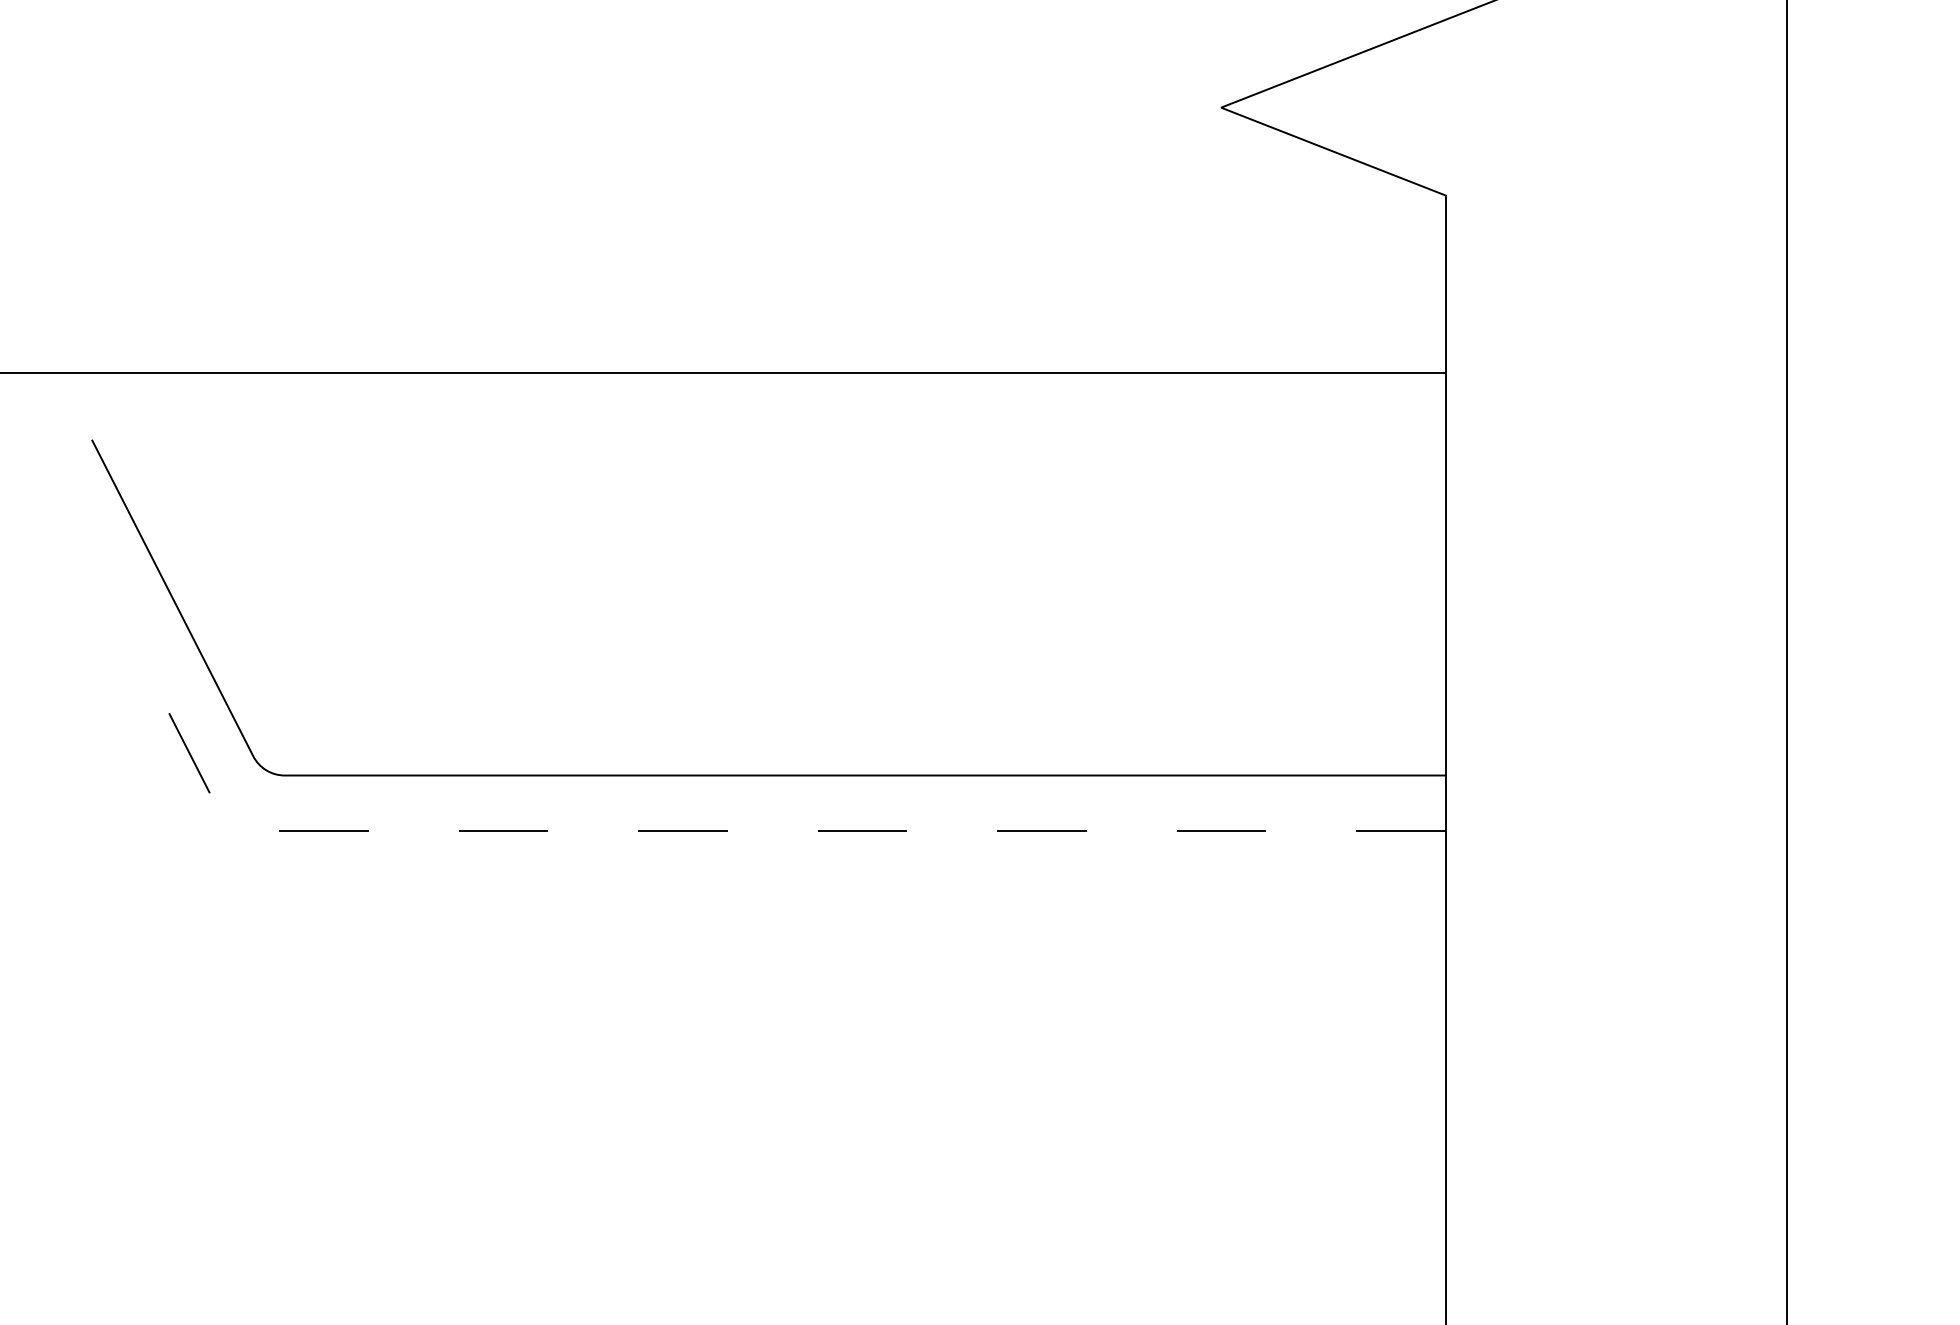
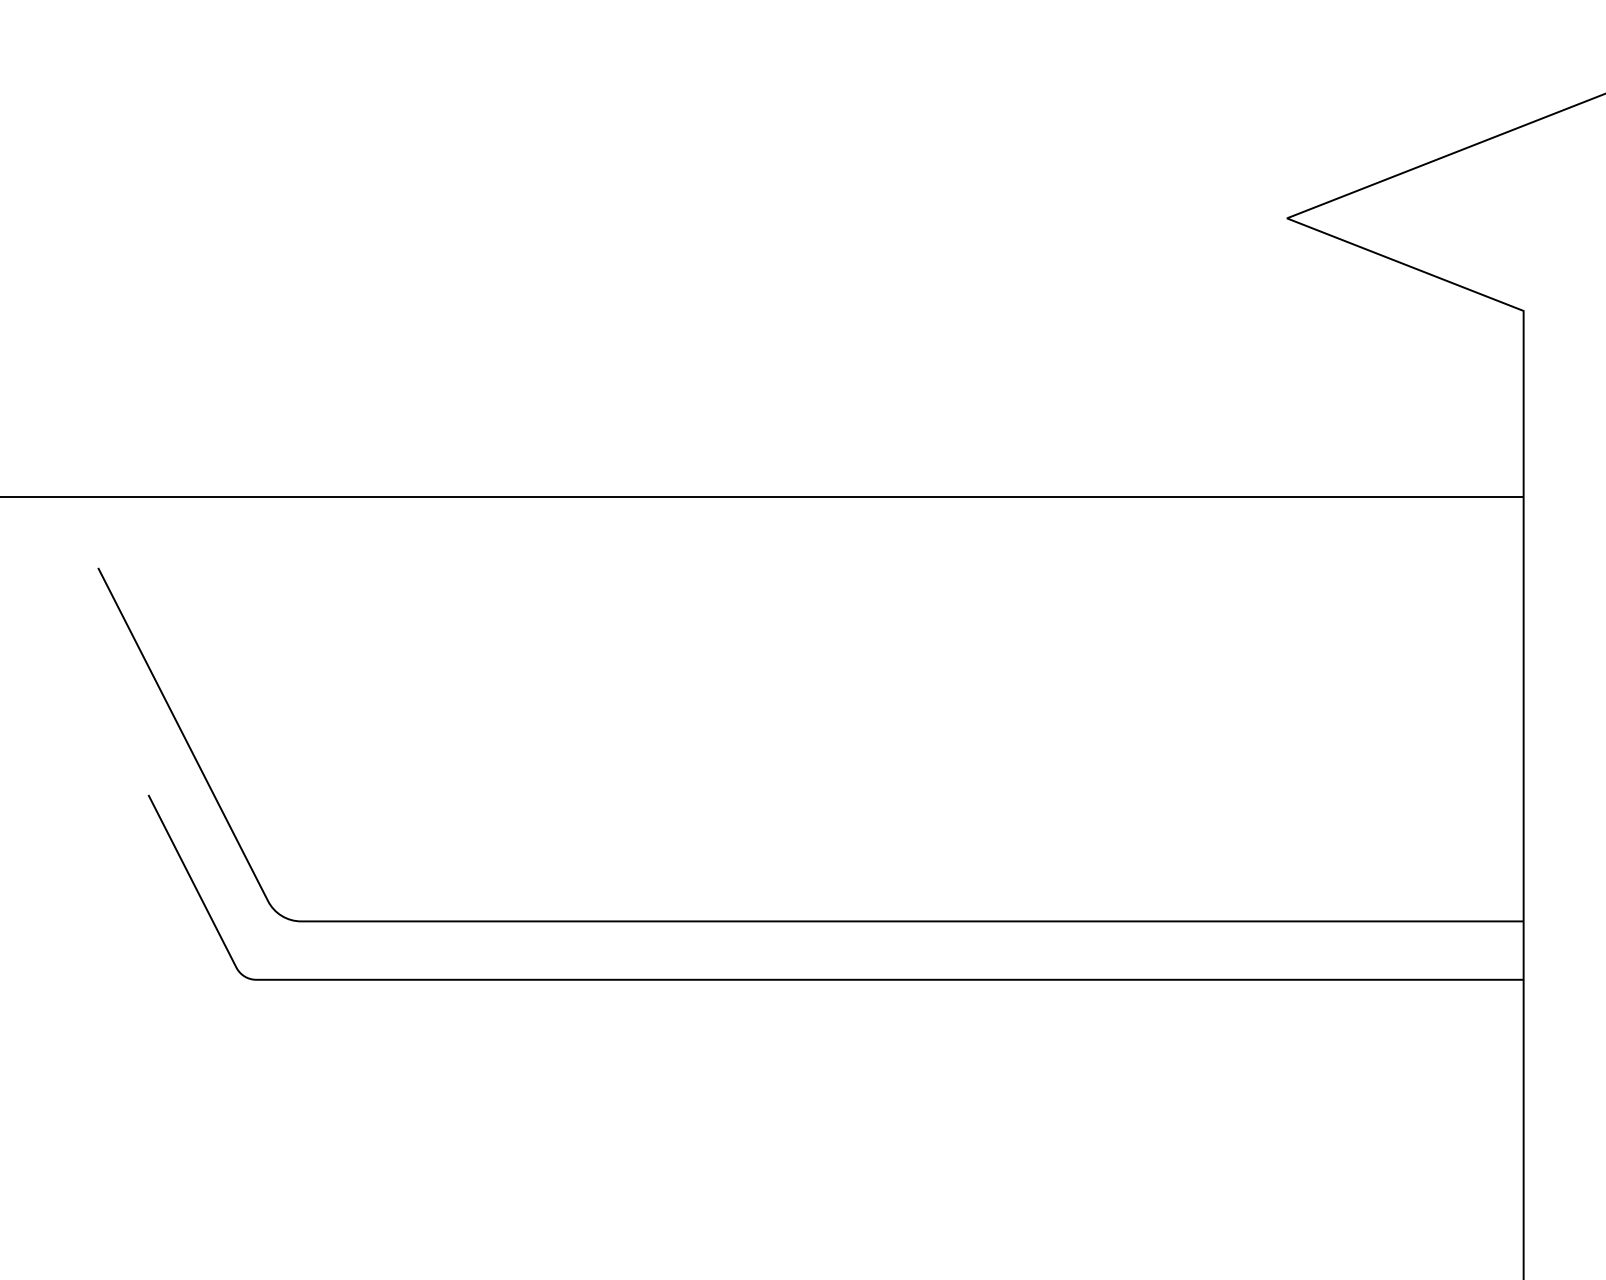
line: (737, 830) -> (777, 979), dashed -> solid

